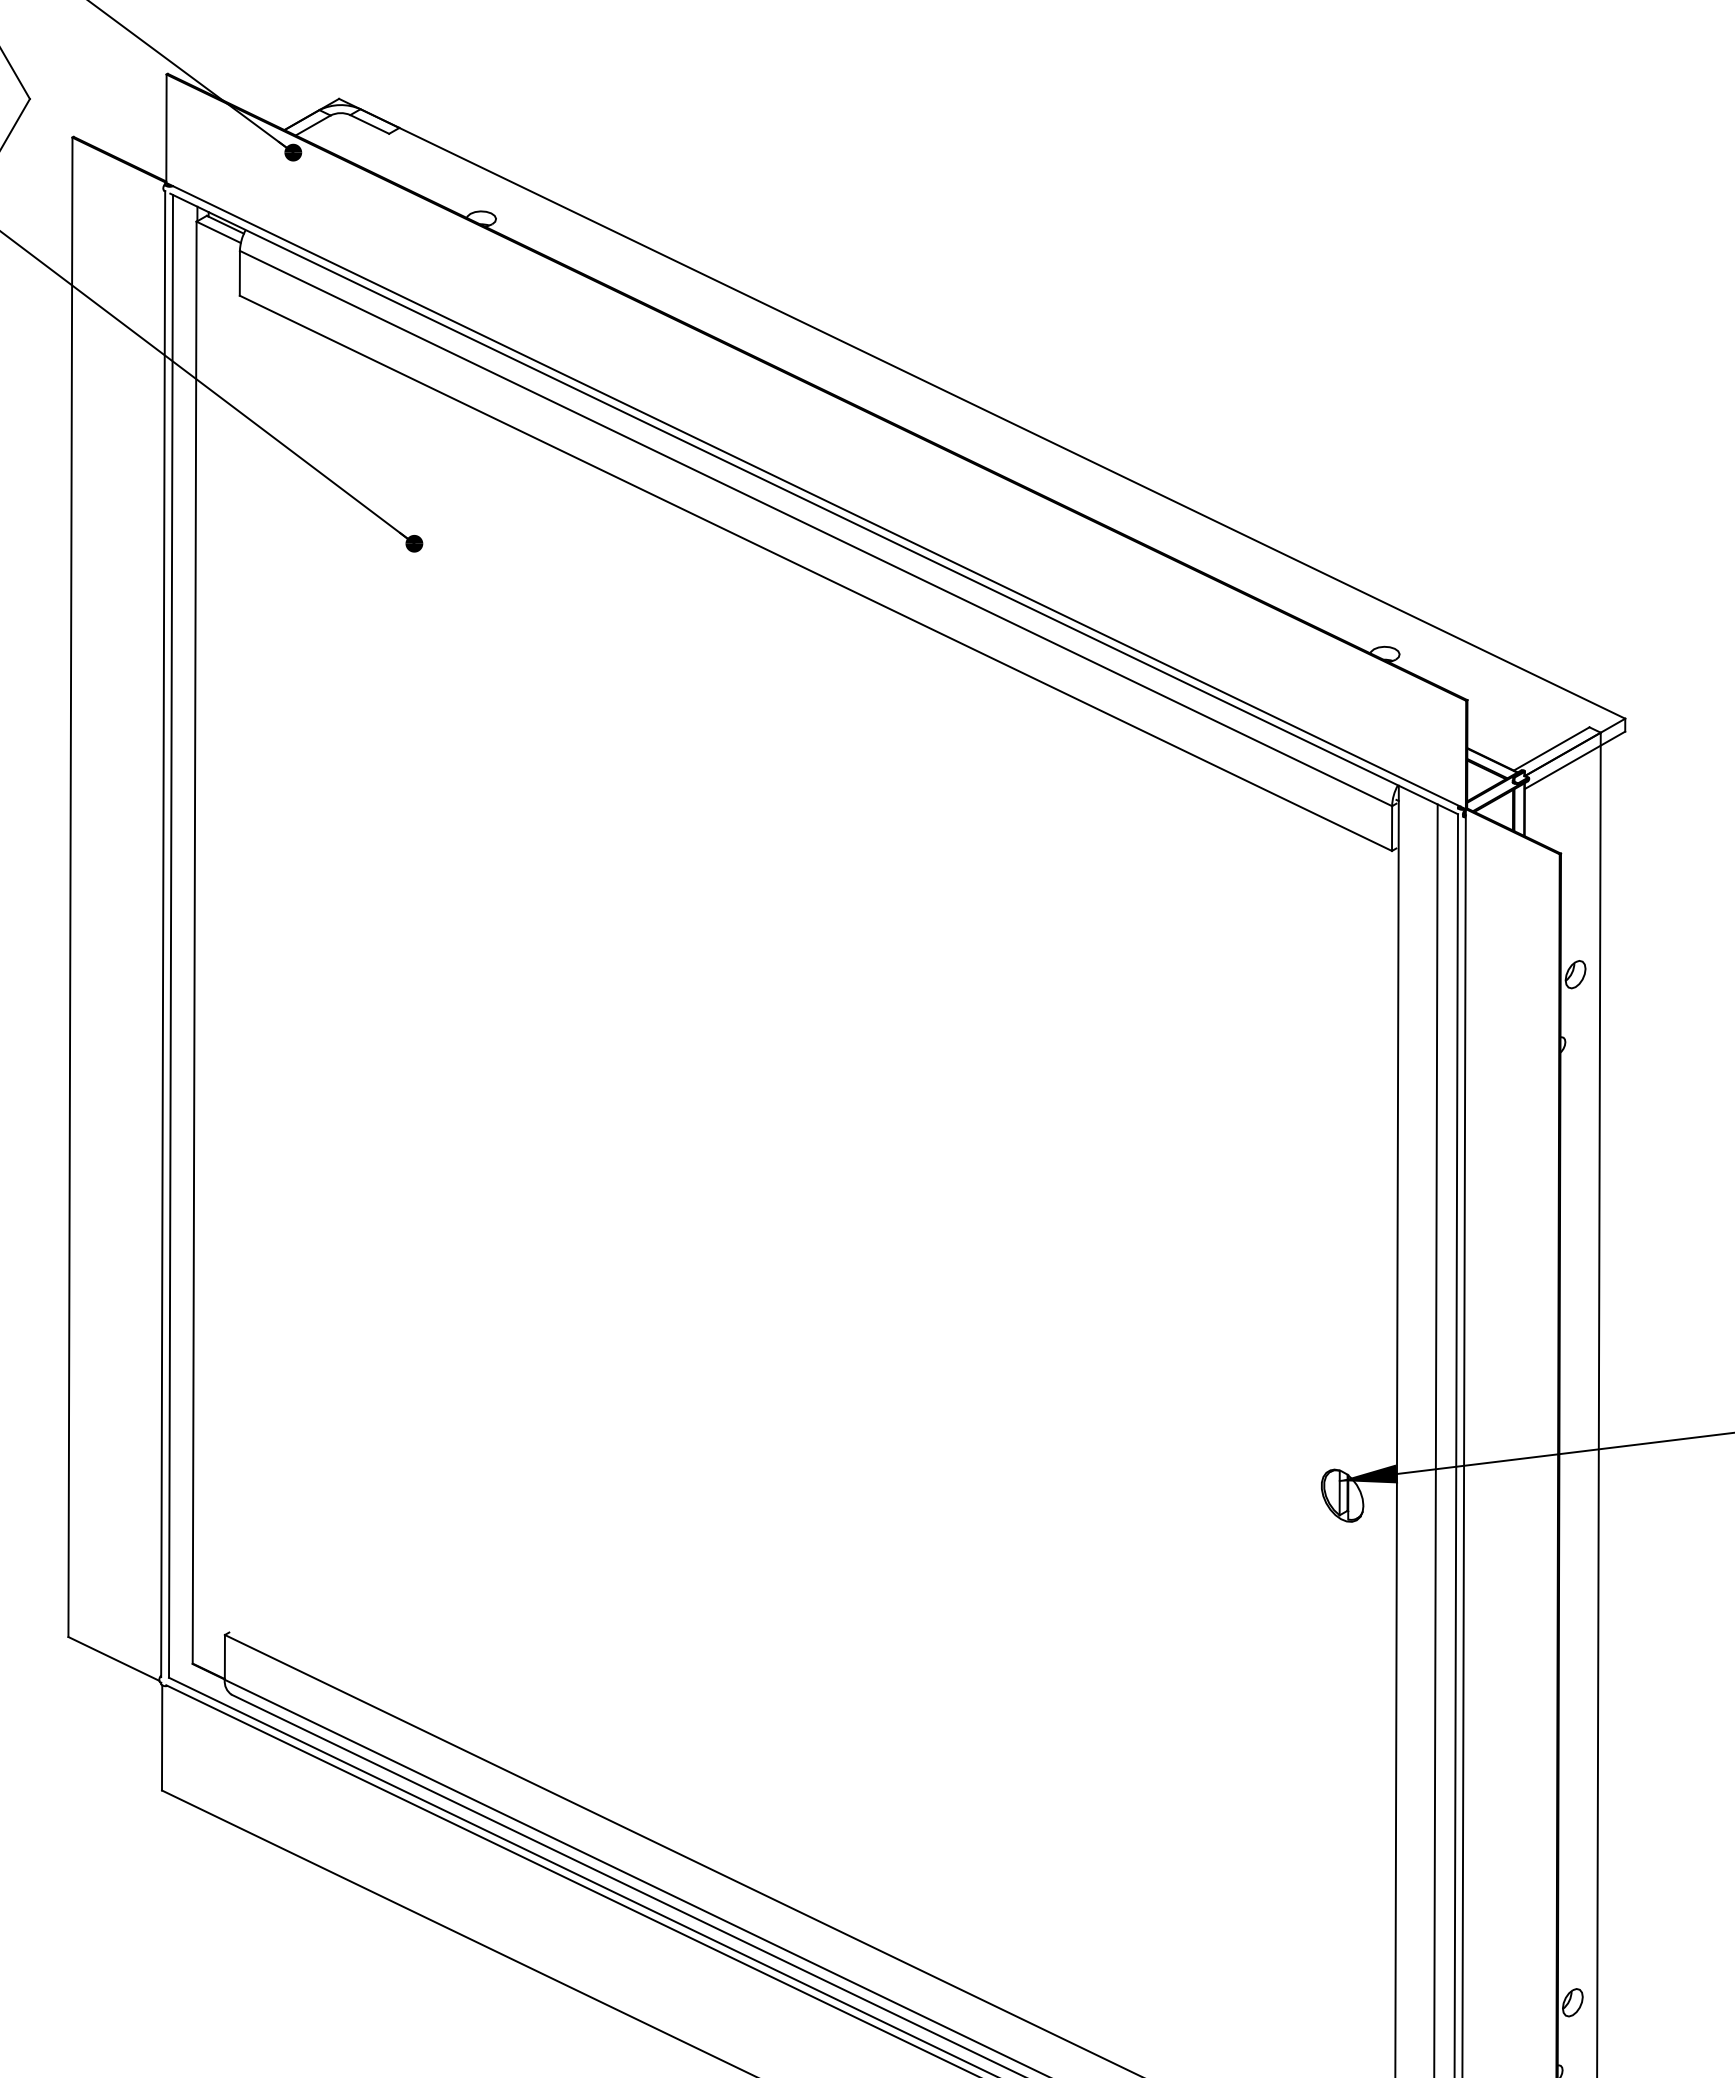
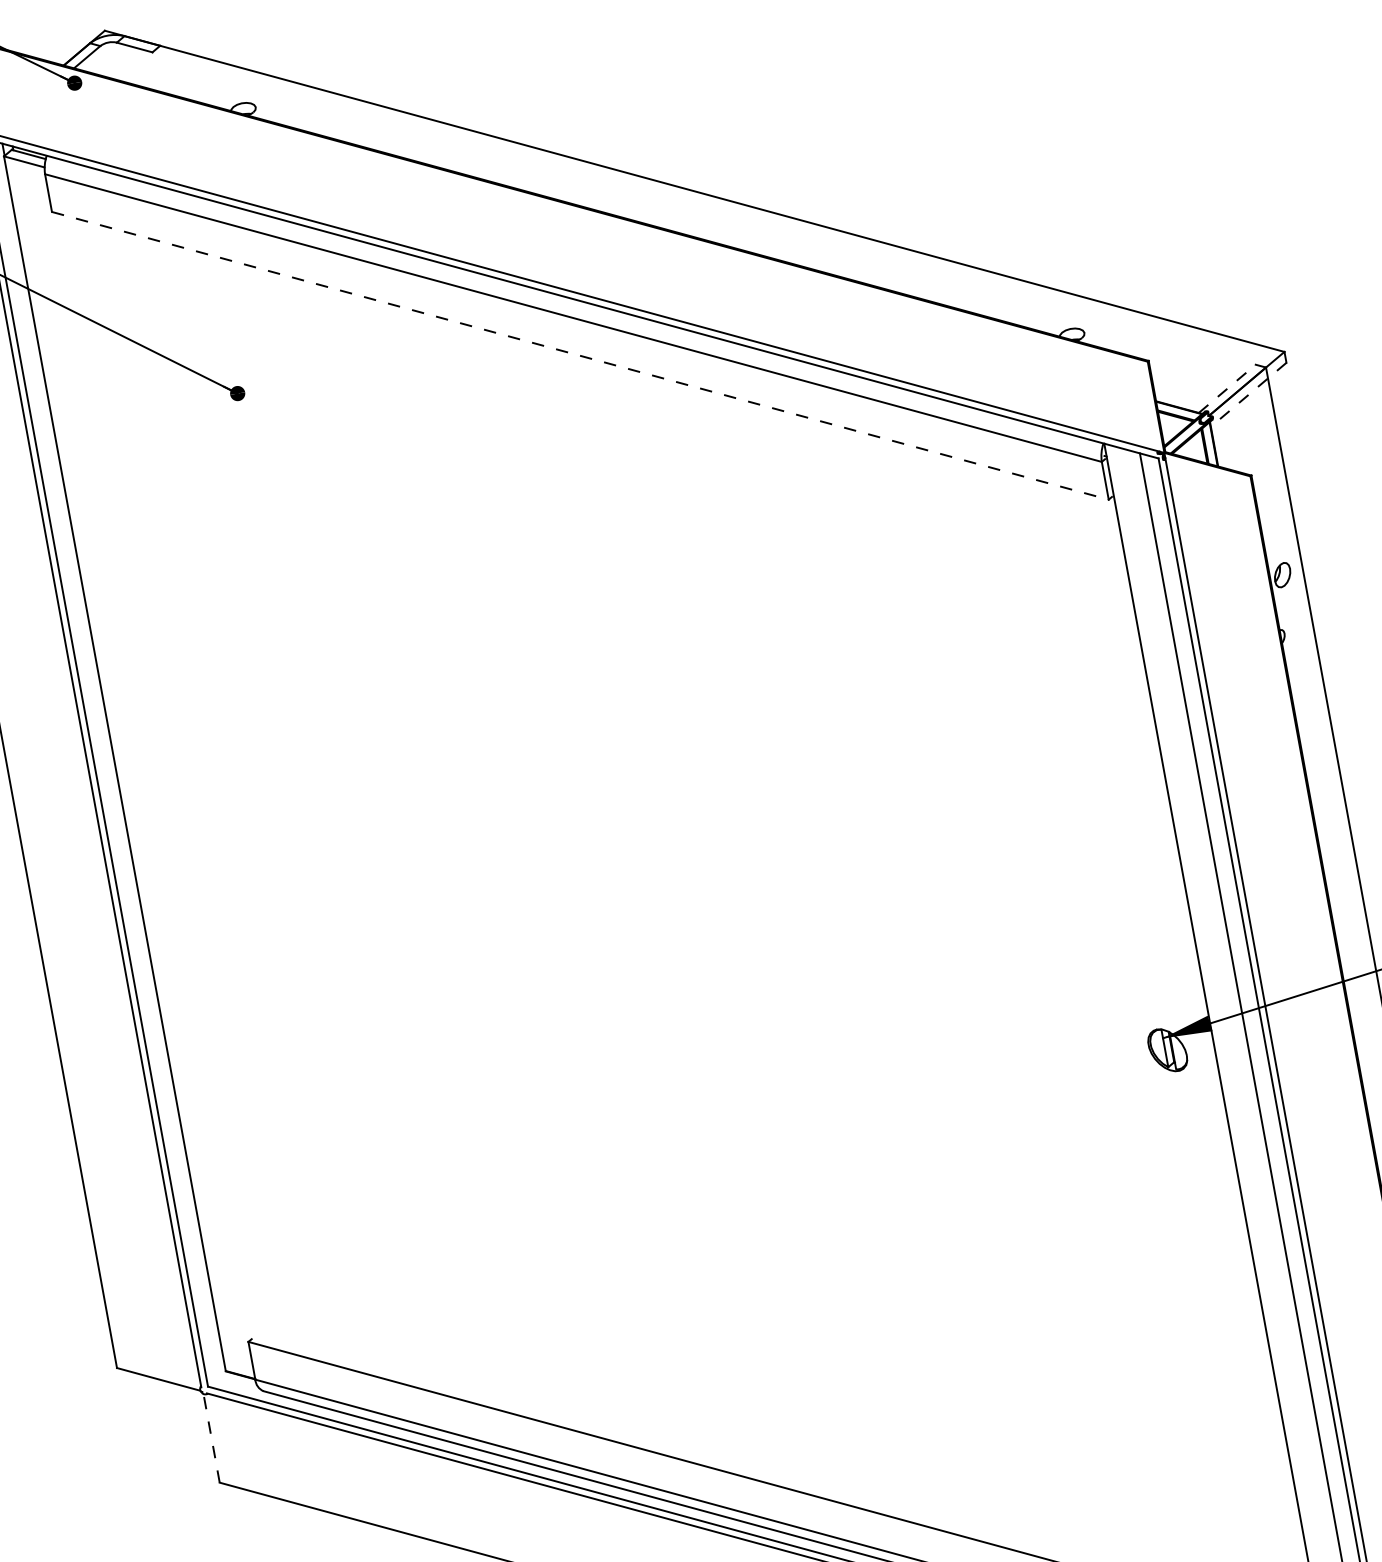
line: (815, 573) -> (580, 356), solid -> dashed
line: (1551, 748) -> (1227, 388), solid -> dashed
line: (1575, 760) -> (1249, 394), solid -> dashed
line: (162, 1737) -> (211, 1437), solid -> dashed

